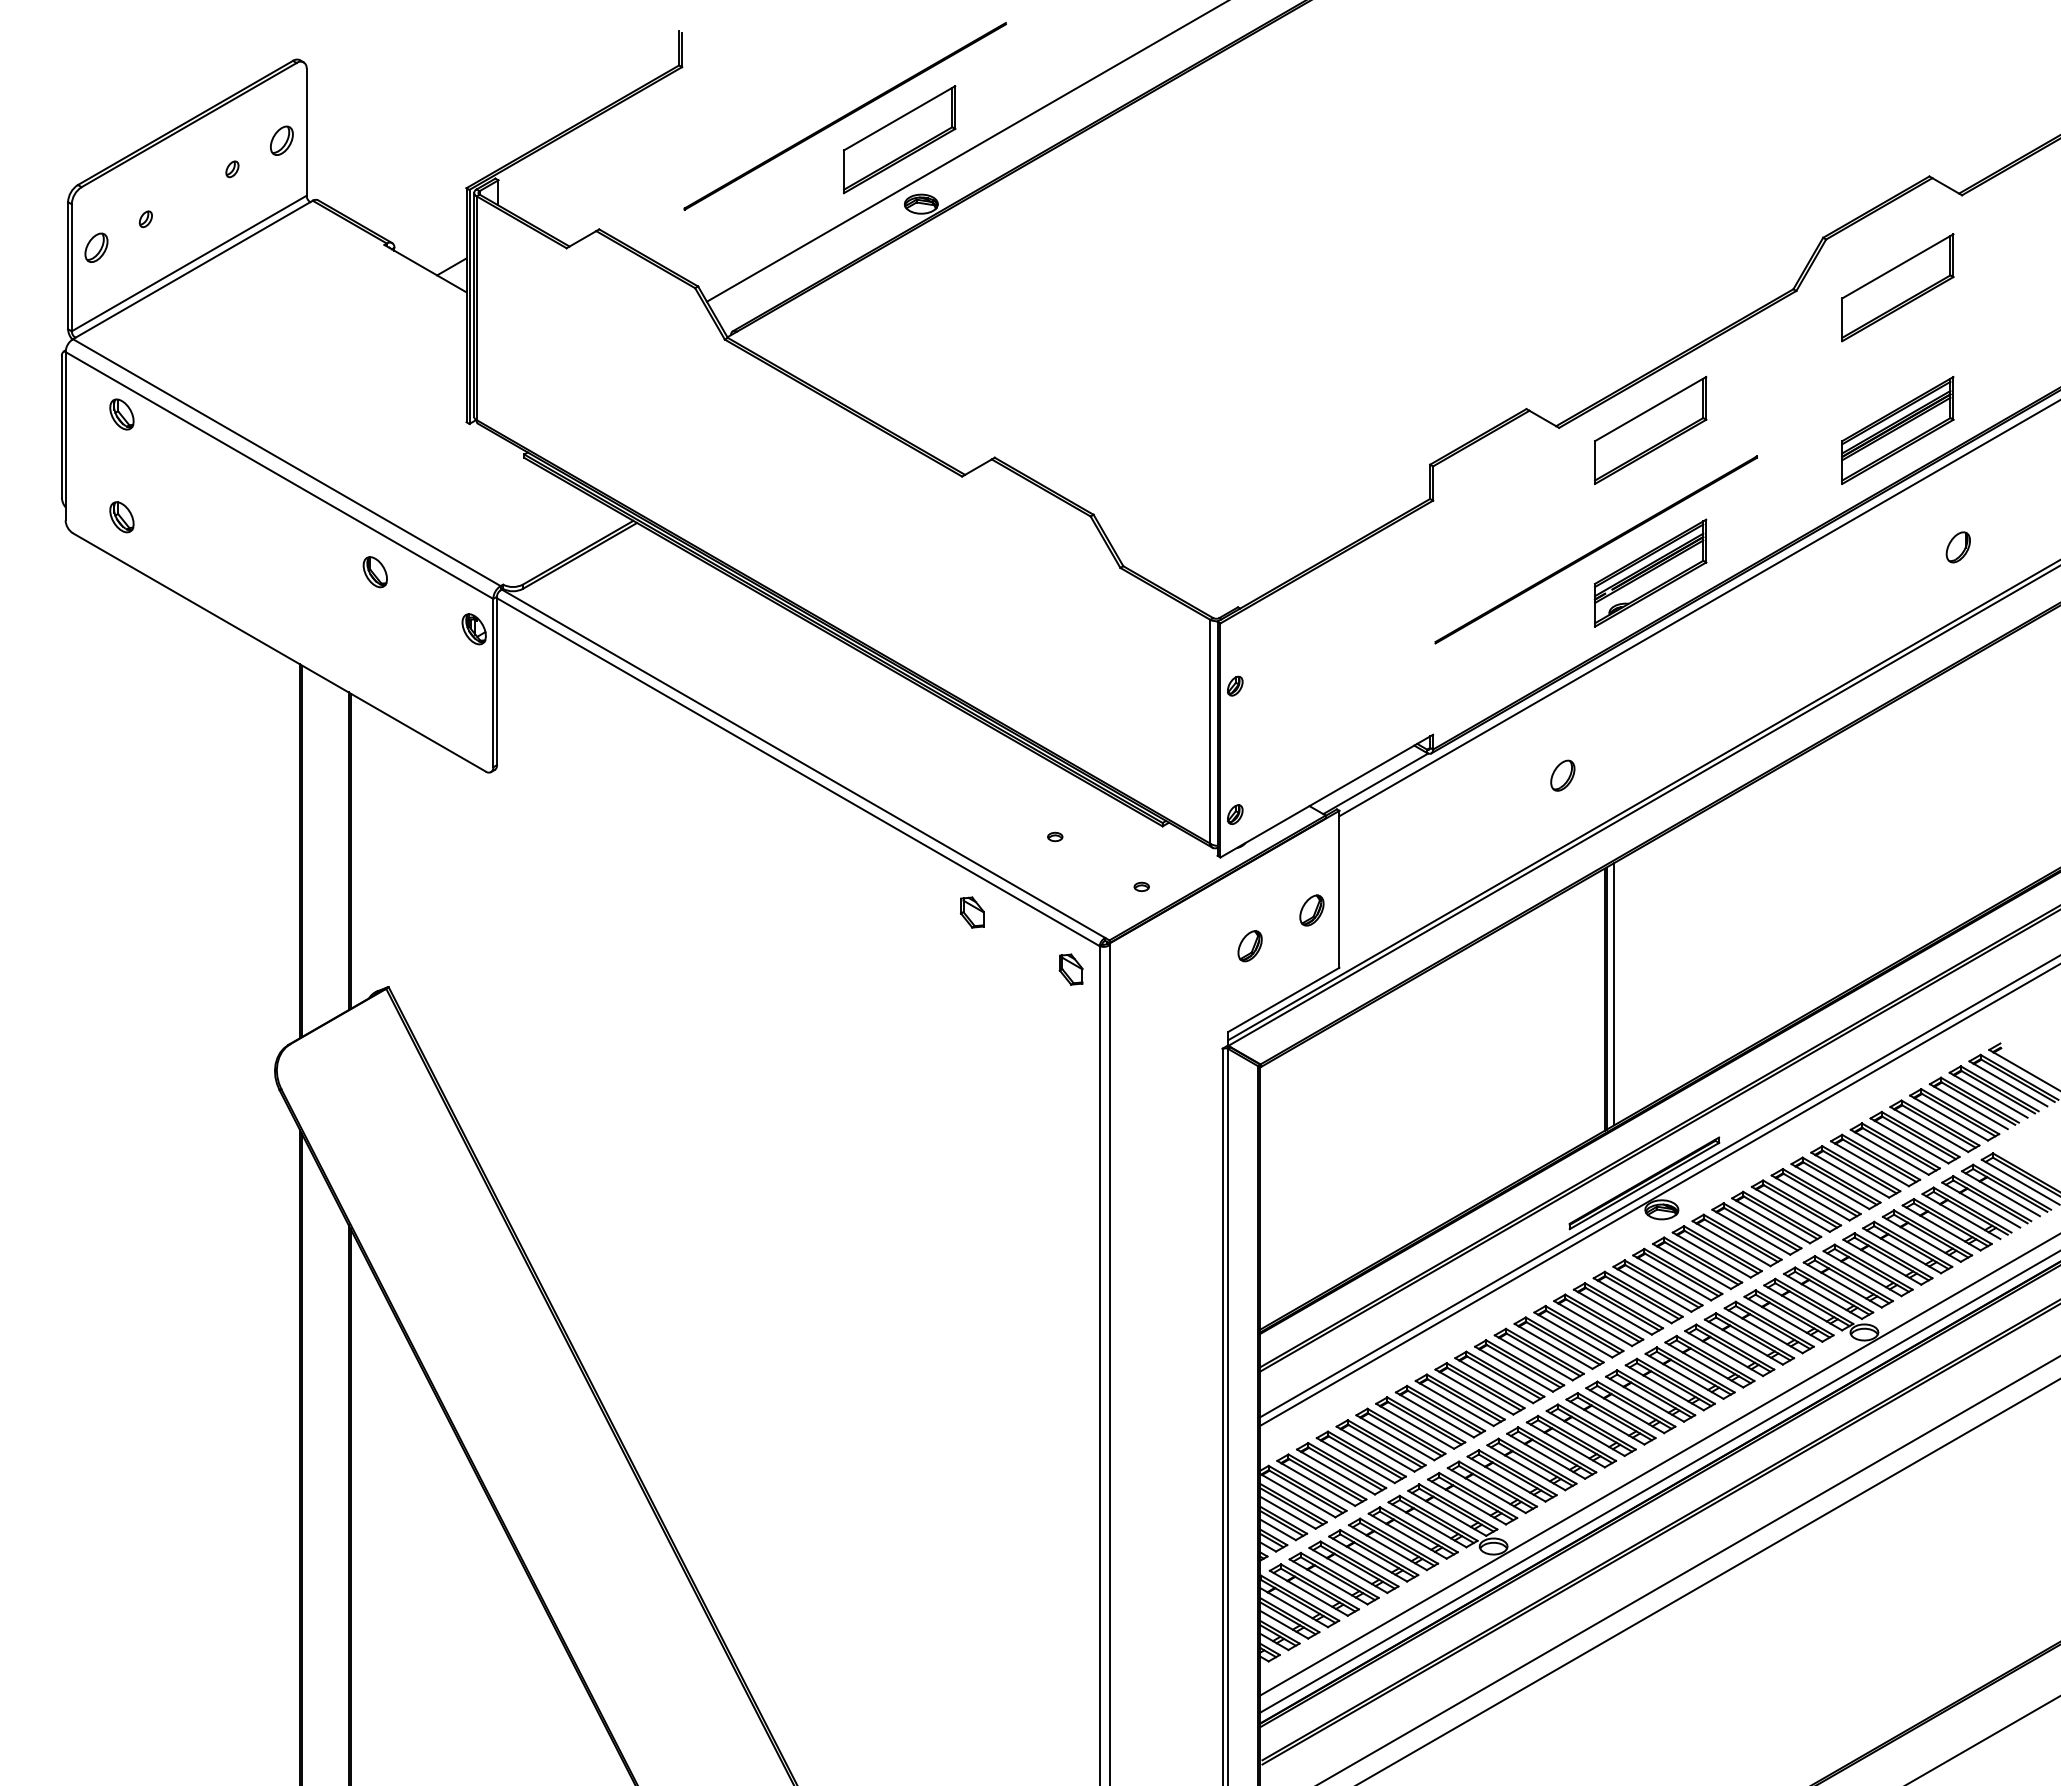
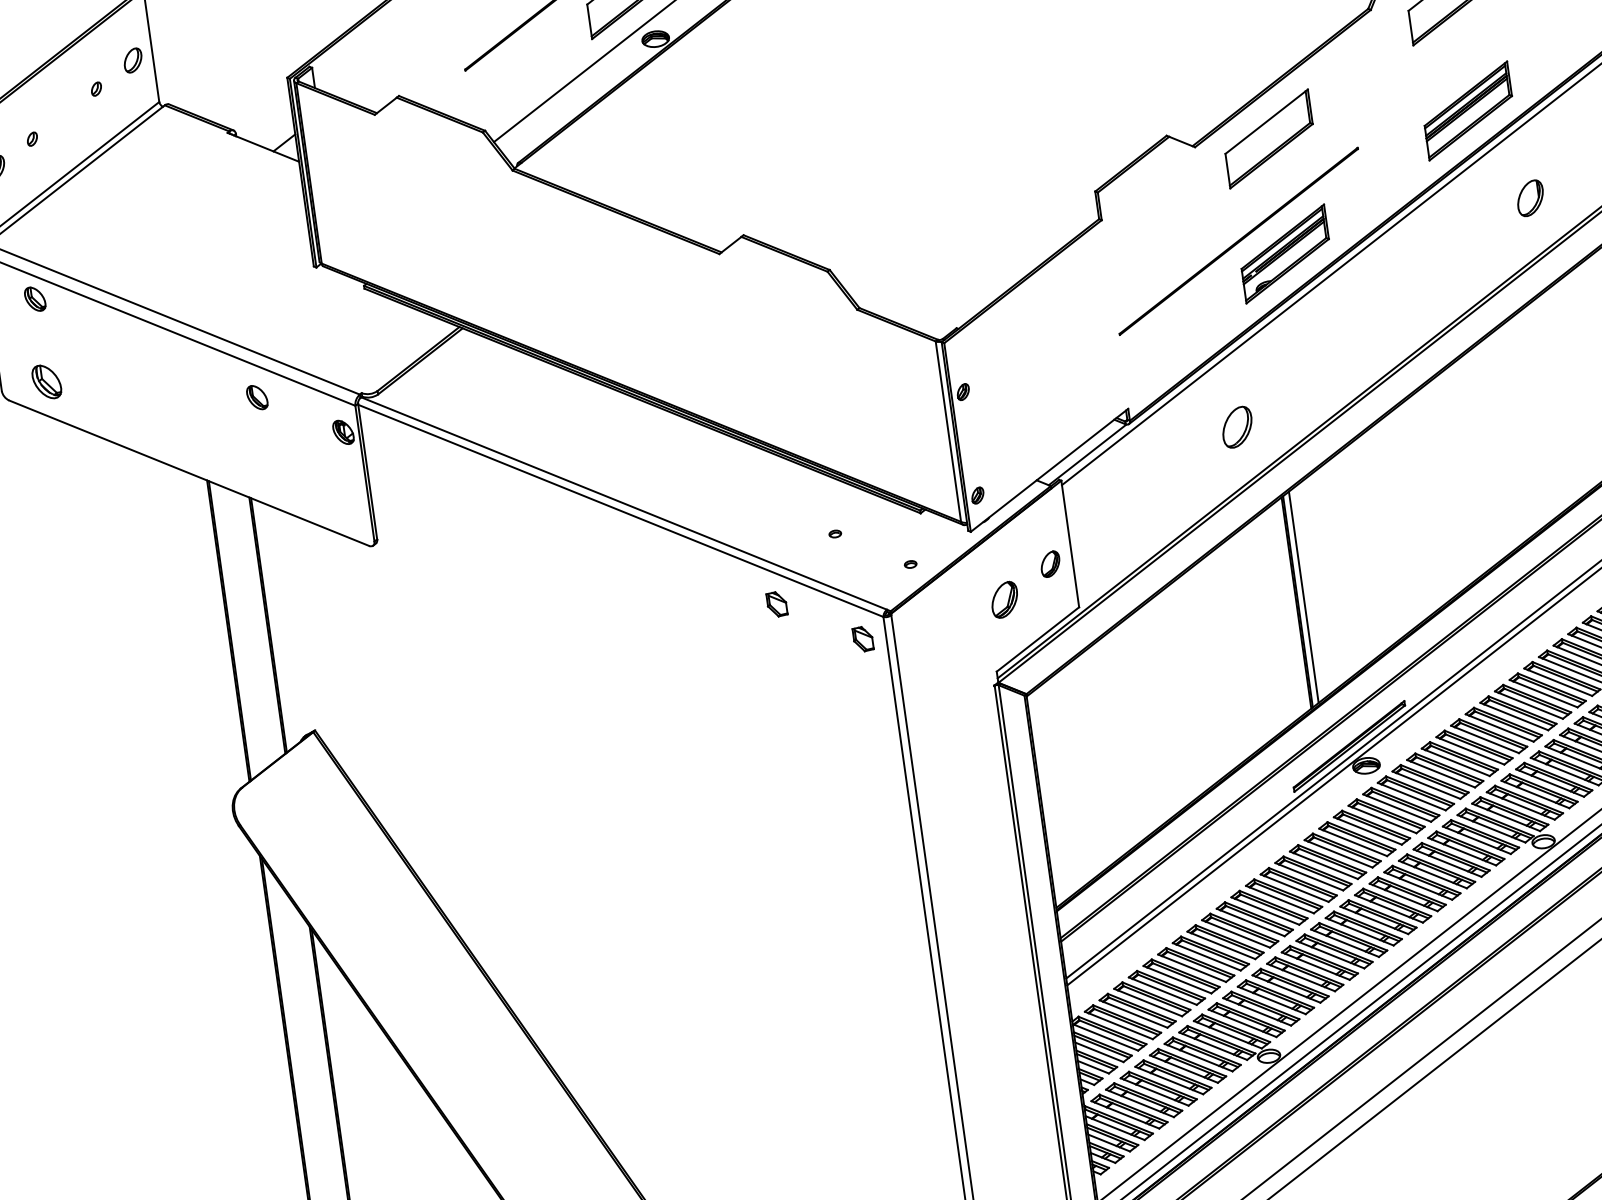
part: (121, 517) -> (46, 382), size x1.4
part: (1957, 547) -> (1529, 198), size x1.4
part: (1562, 775) -> (1237, 427), size x1.6
part: (1249, 946) -> (1004, 600), size x1.4

